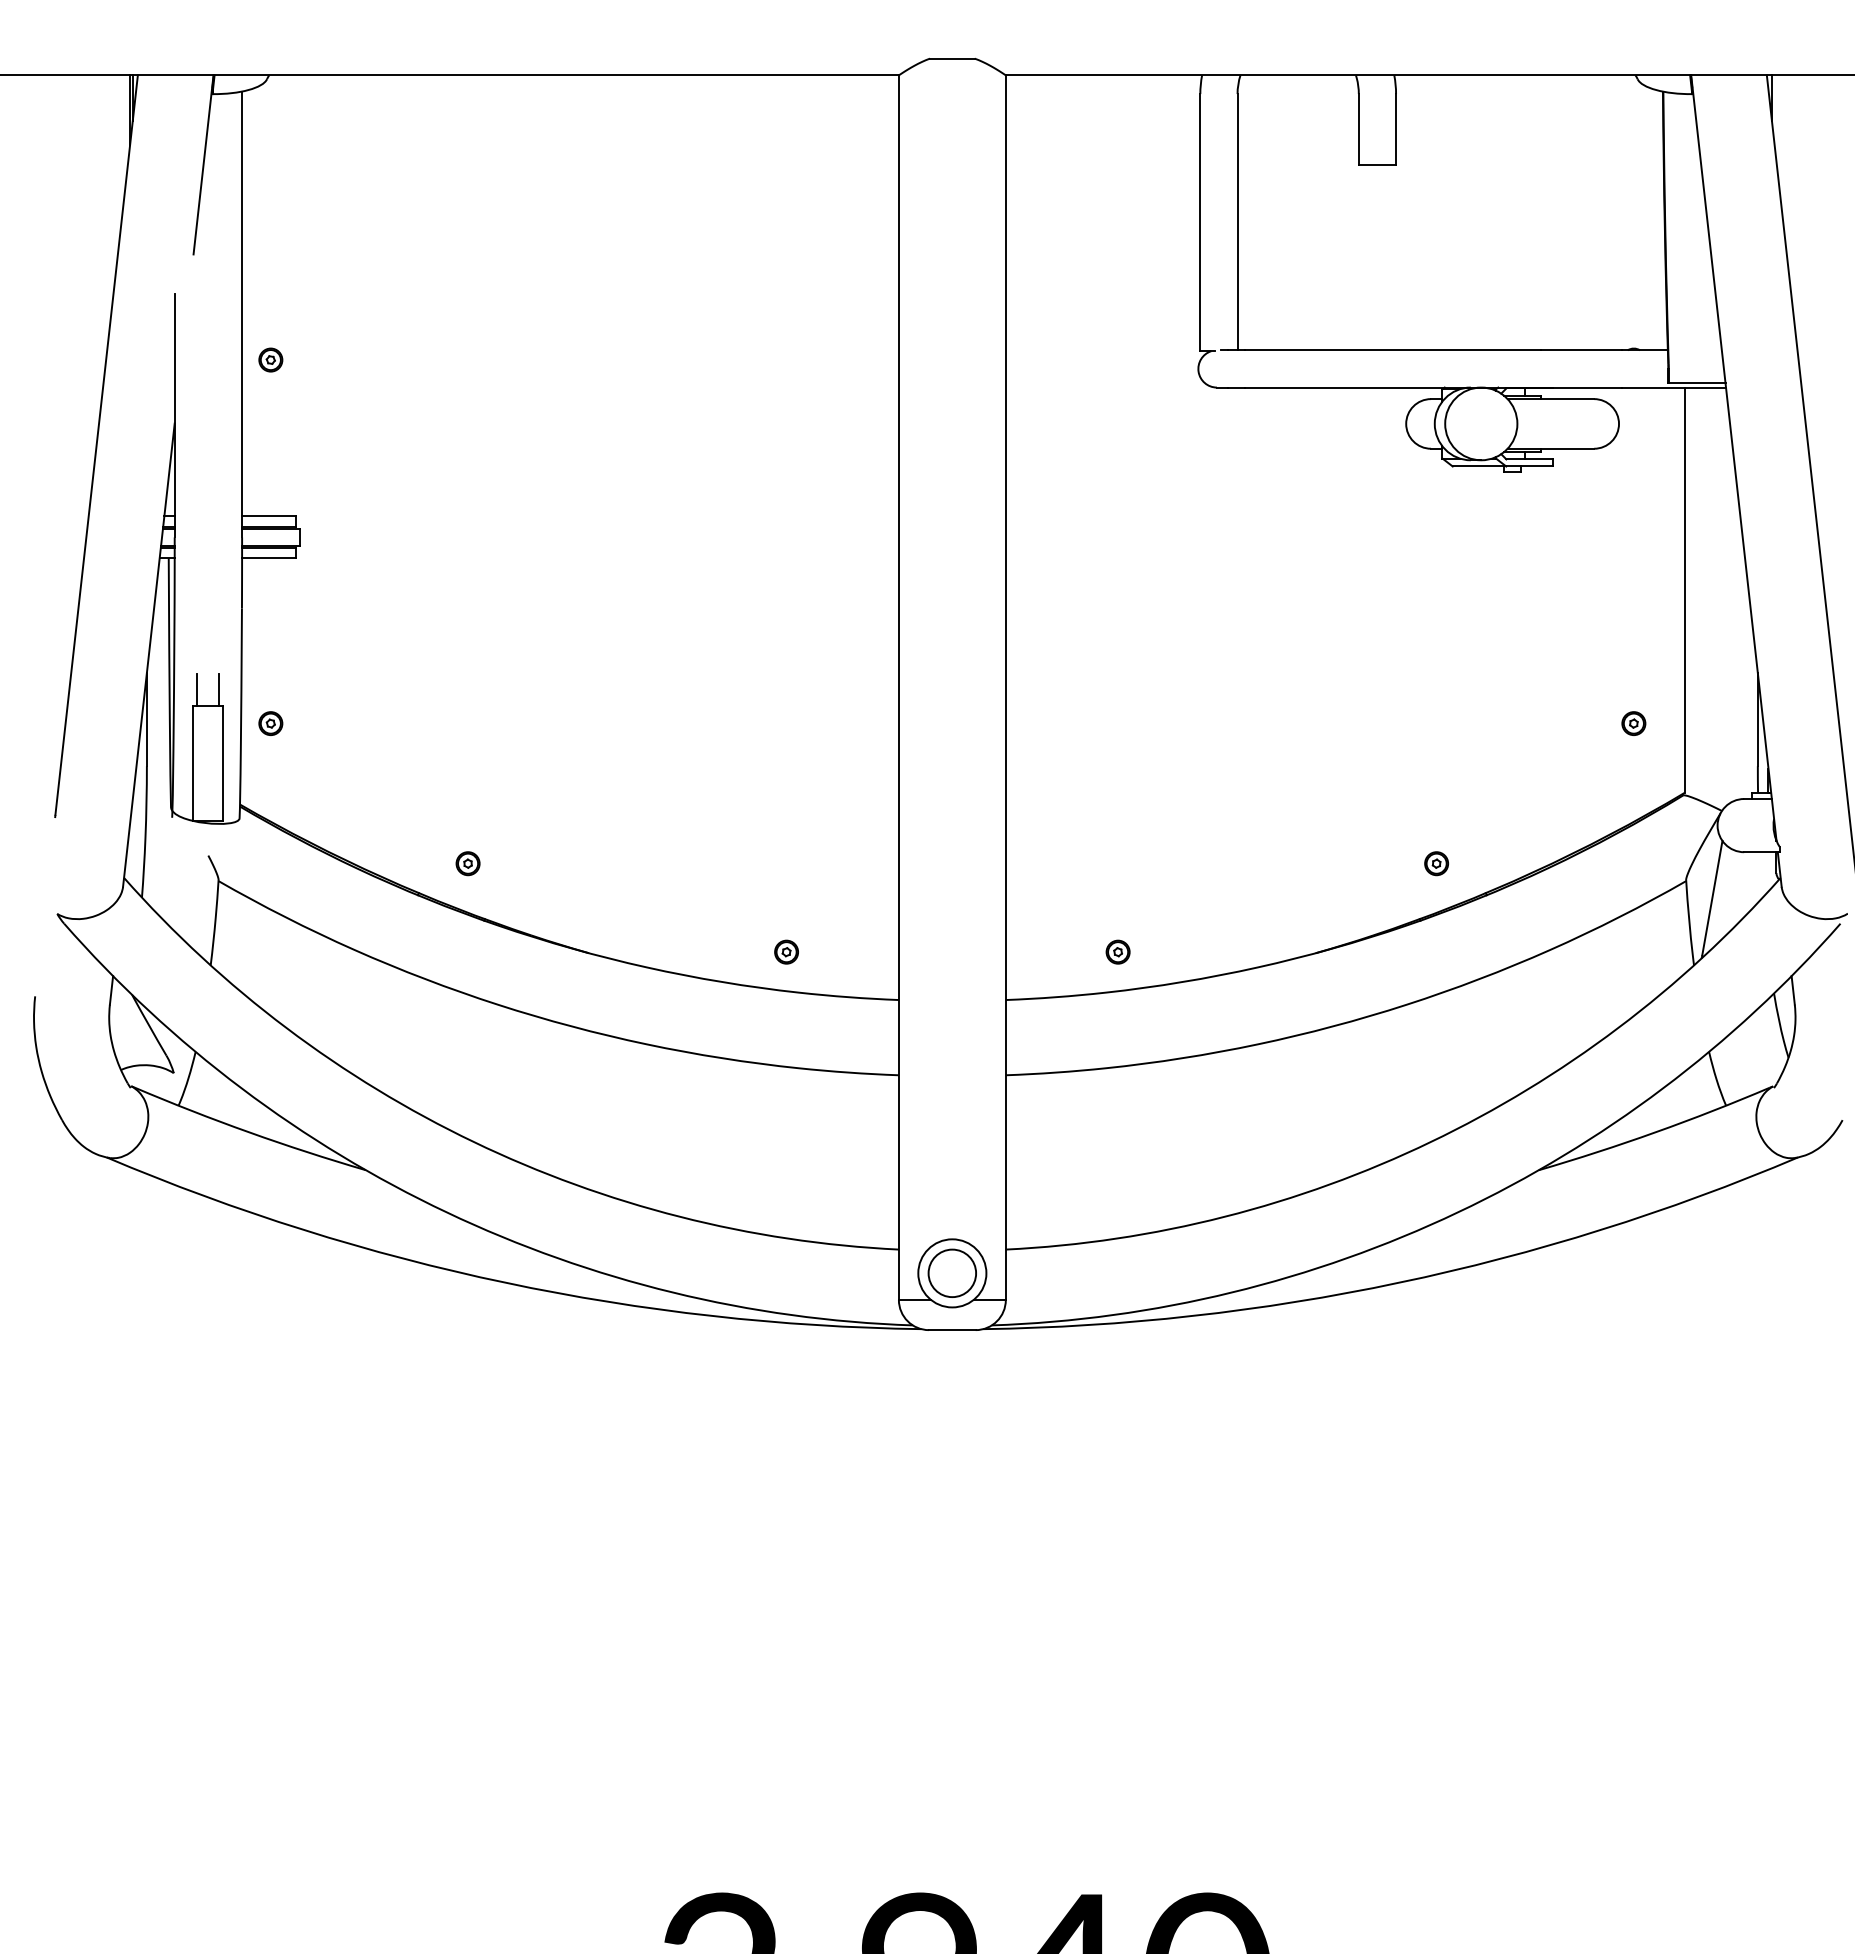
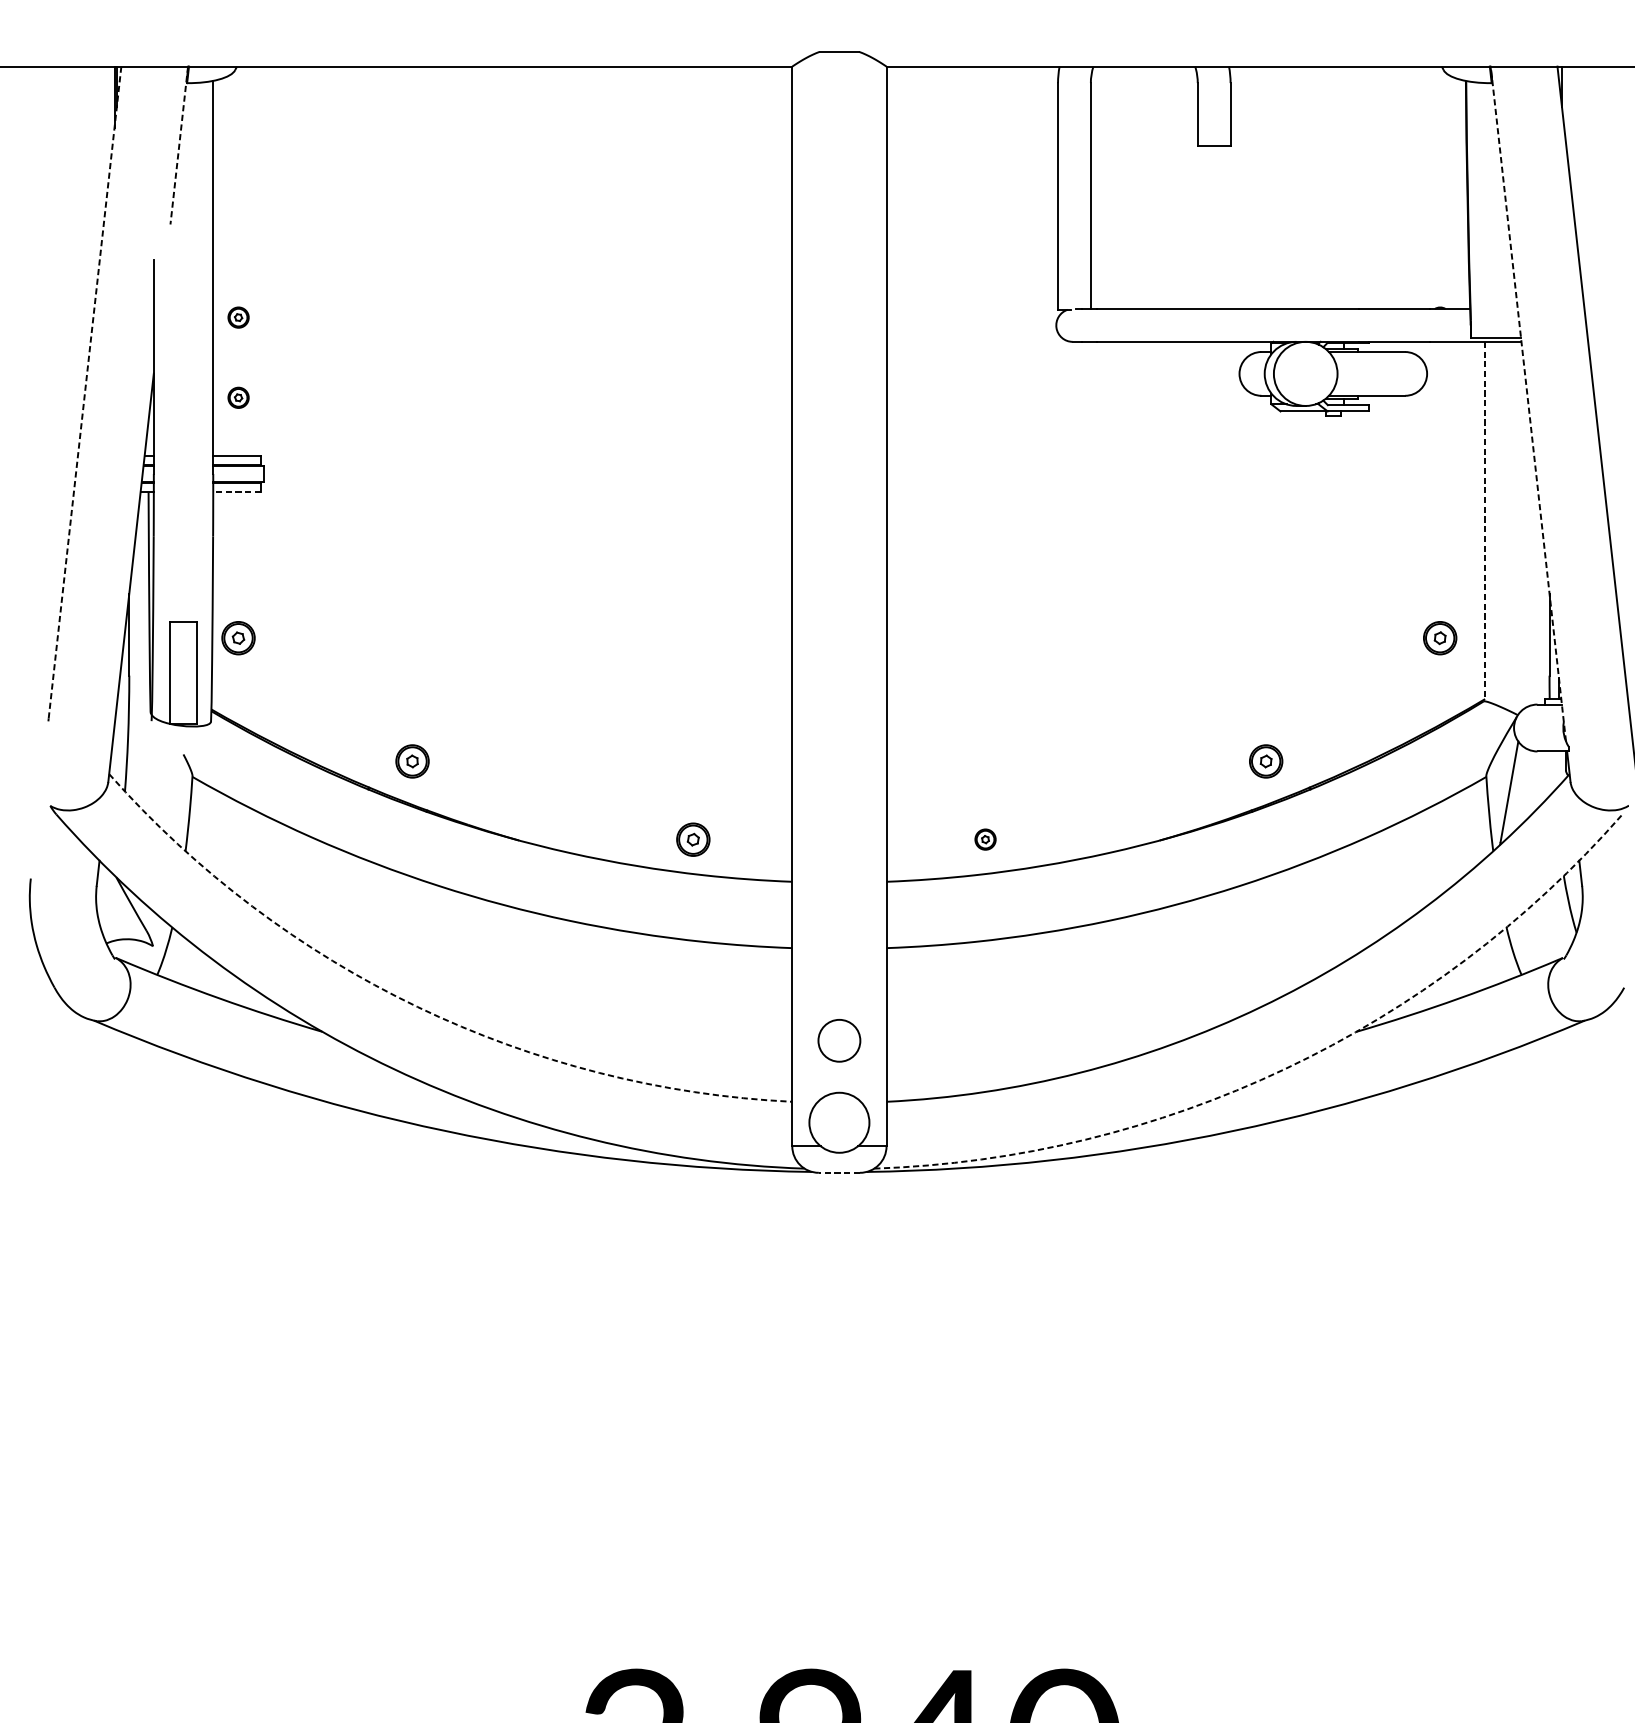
line: (203, 165) -> (179, 146), solid -> dashed
line: (96, 445) -> (84, 392), solid -> dashed
part: (270, 450) -> (238, 397), added
line: (1733, 457) -> (1528, 403), solid -> dashed
line: (268, 558) -> (236, 492), solid -> dashed
line: (1684, 590) -> (1484, 520), solid -> dashed
line: (197, 689) -> (173, 608), removed
line: (218, 689) -> (192, 608), removed
part: (270, 723) -> (238, 638), size x1.6
part: (1633, 723) -> (1439, 638), size x1.6
part: (467, 863) -> (411, 761), size x1.6
part: (1436, 863) -> (1266, 761), size x1.6
part: (786, 951) -> (693, 839), size x1.6
arc: (473, 1142) -> (417, 1007), solid -> dashed
arc: (1457, 1212) -> (1284, 1069), solid -> dashed
circle: (951, 1272) -> (838, 1040), moved
line: (951, 1330) -> (838, 1173), solid -> dashed

